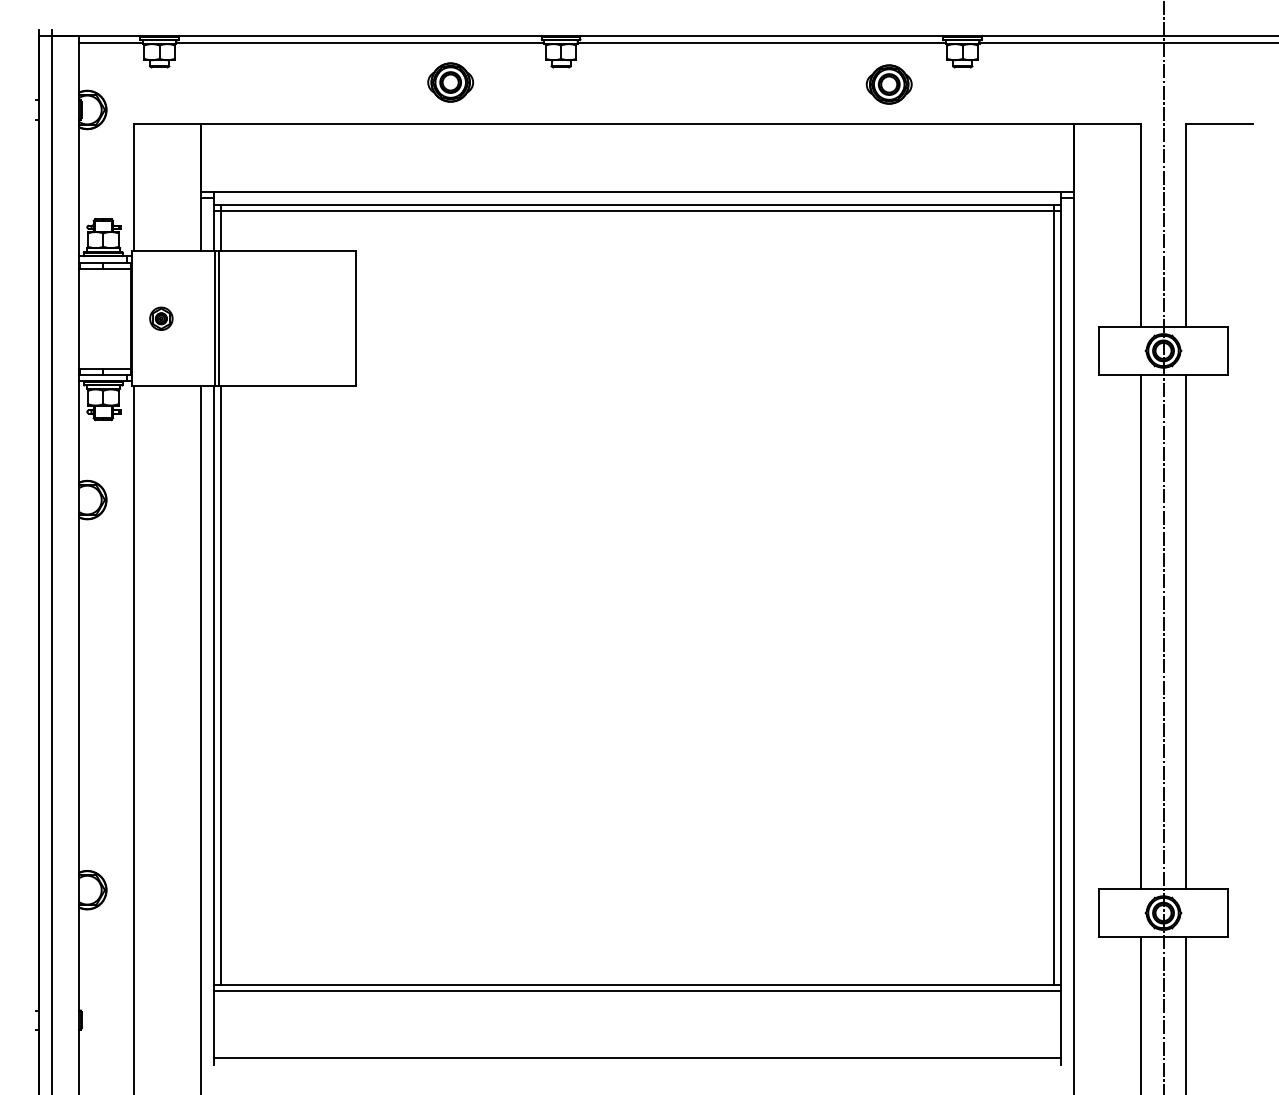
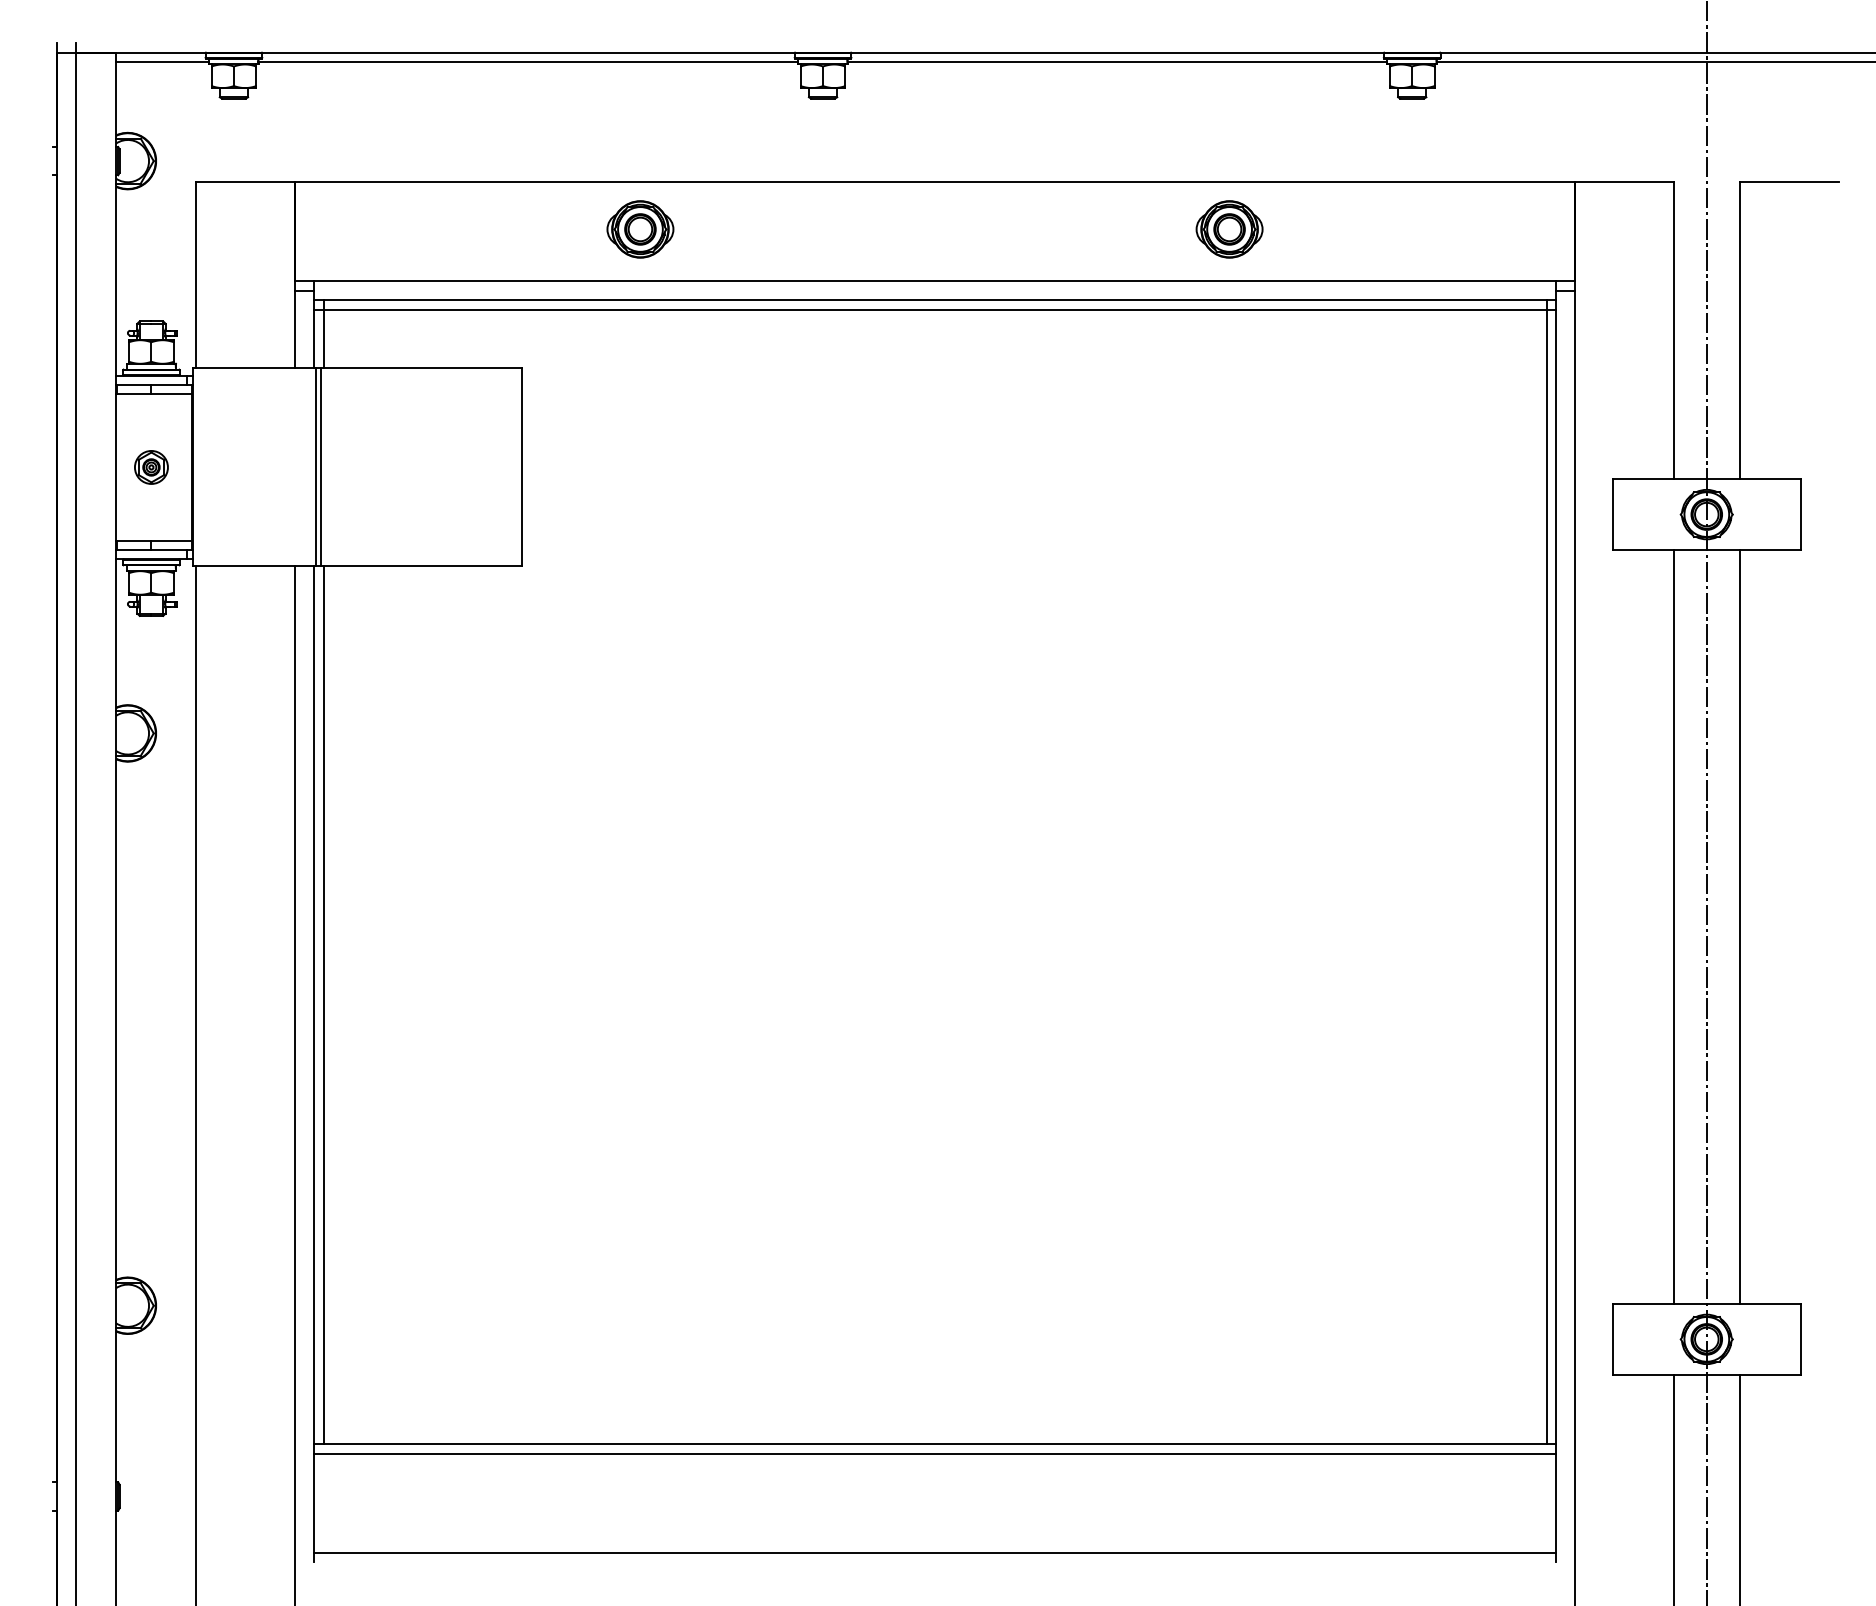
part: (450, 82) -> (640, 229), moved
part: (888, 84) -> (1228, 229), moved
part: (161, 318) -> (151, 467), moved

